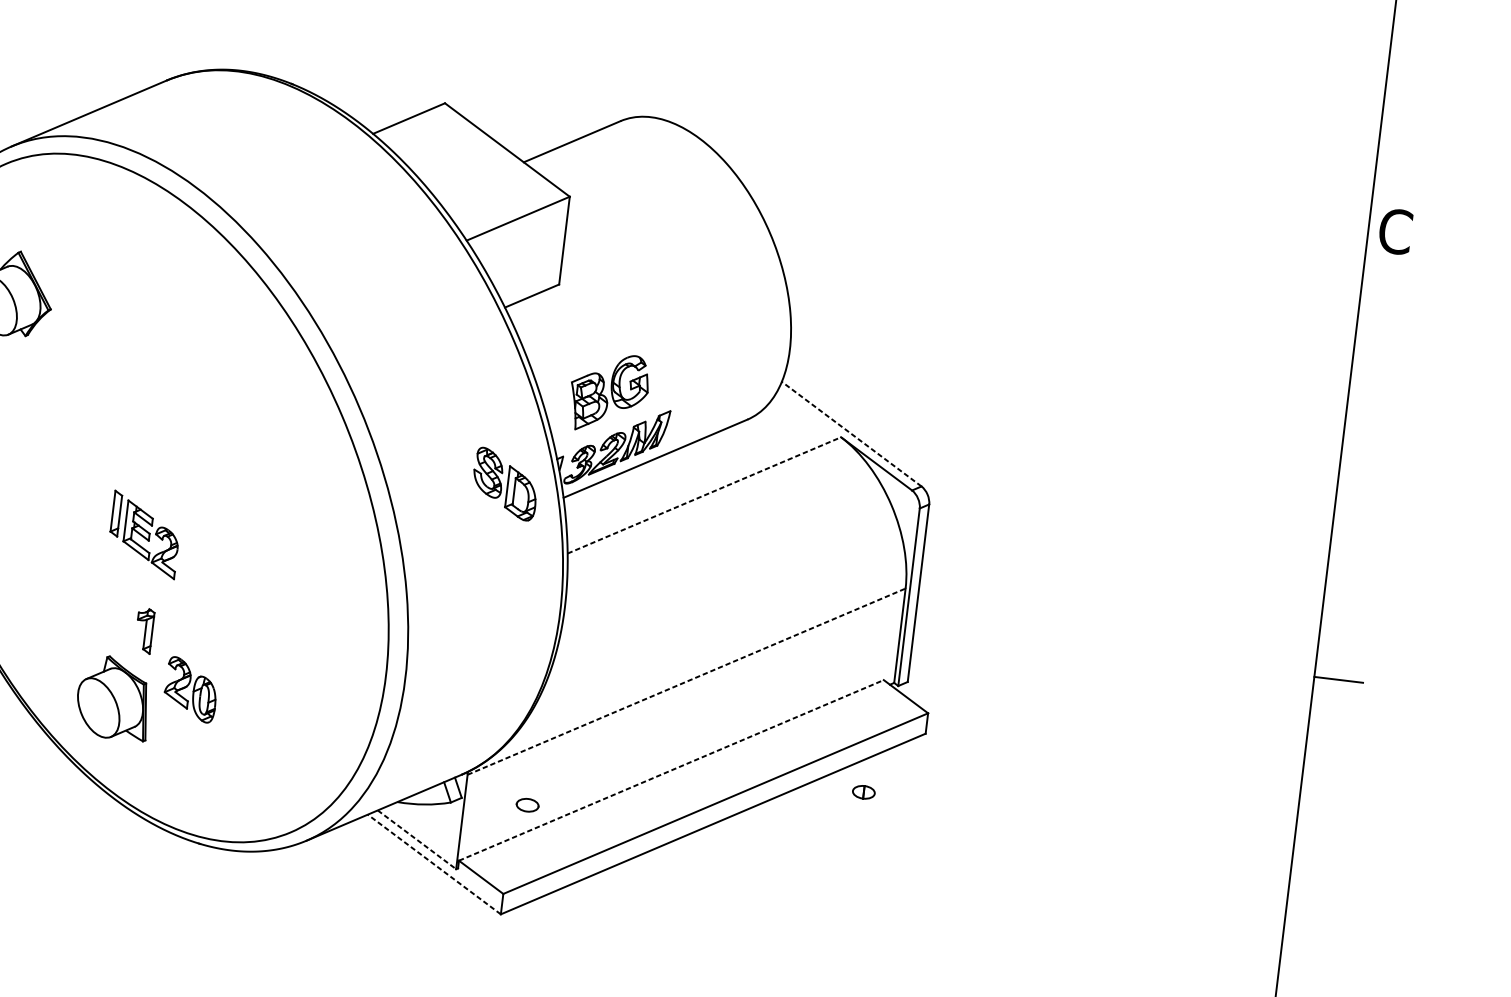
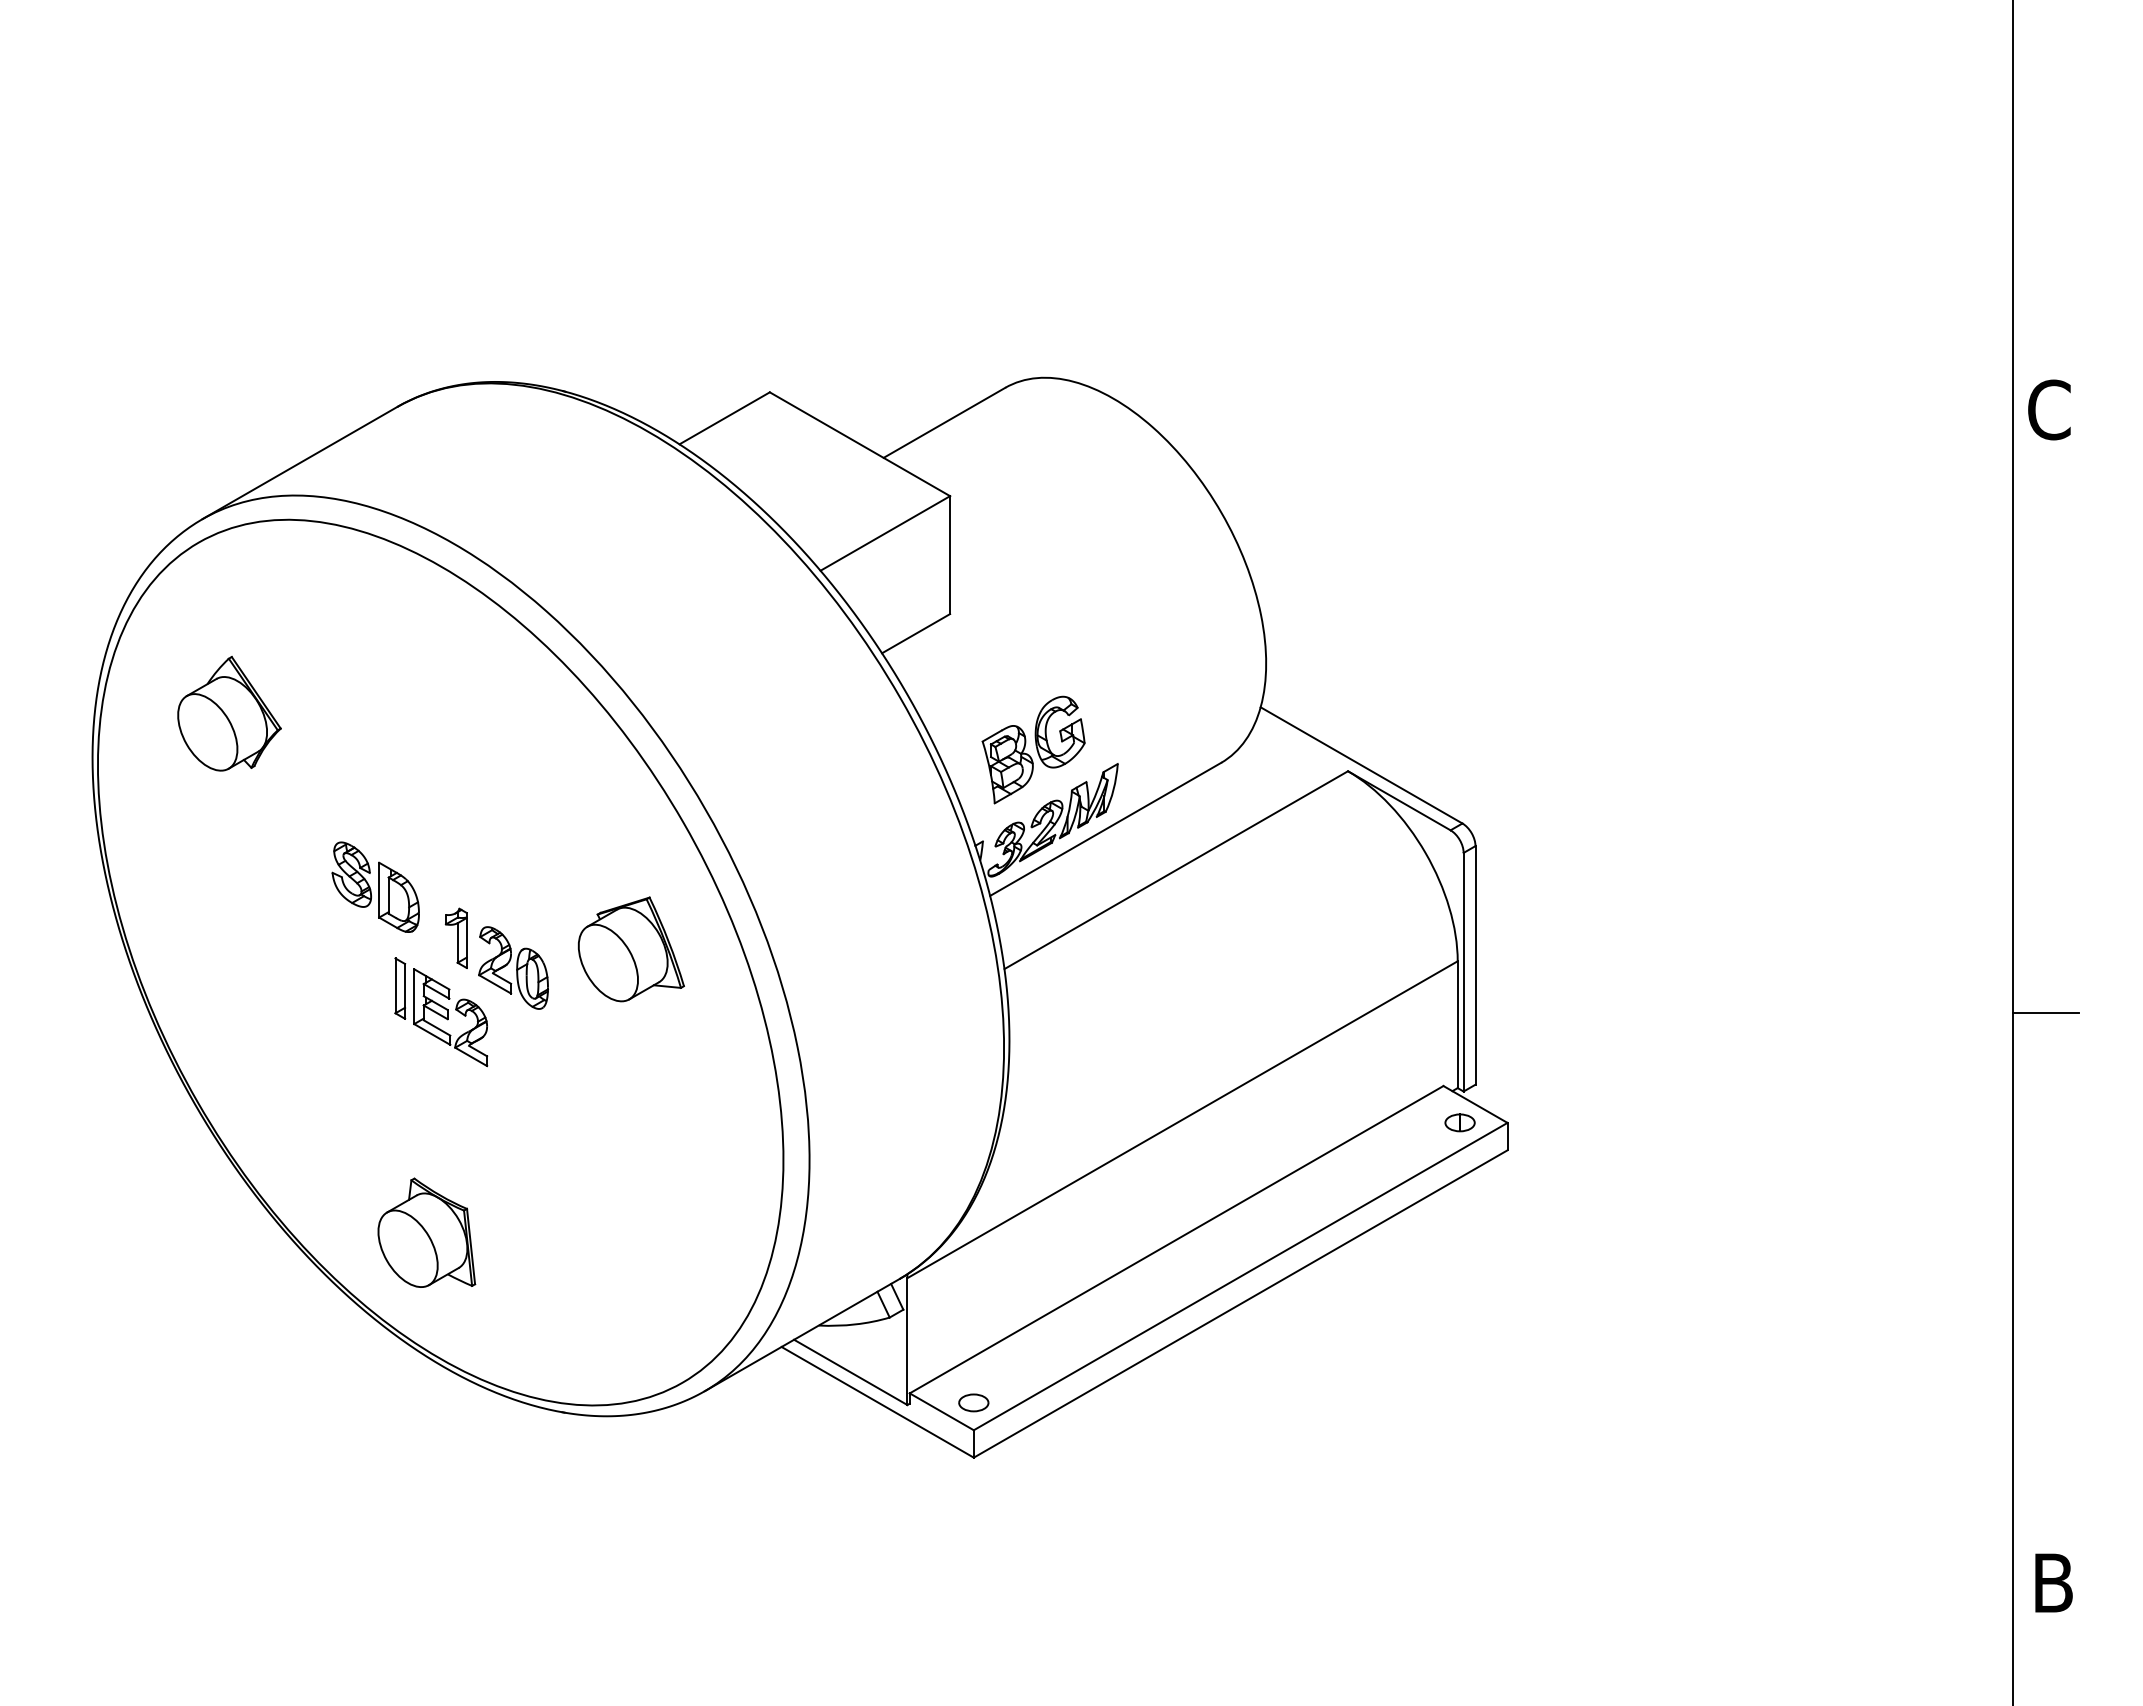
line: (851, 434) -> (1361, 765), dashed -> solid
part: (505, 483) -> (375, 886), moved
line: (704, 494) -> (1176, 869), dashed -> solid
part: (291, 505) -> (630, 949), added
part: (143, 630) -> (455, 937), moved
line: (686, 681) -> (1182, 1119), dashed -> solid
part: (191, 689) -> (513, 967), moved
line: (671, 770) -> (1176, 1239), dashed -> solid
part: (863, 791) -> (1459, 1122), moved
part: (527, 804) -> (973, 1402), moved
line: (417, 839) -> (851, 1372), dashed -> solid
line: (434, 864) -> (877, 1402), dashed -> solid

